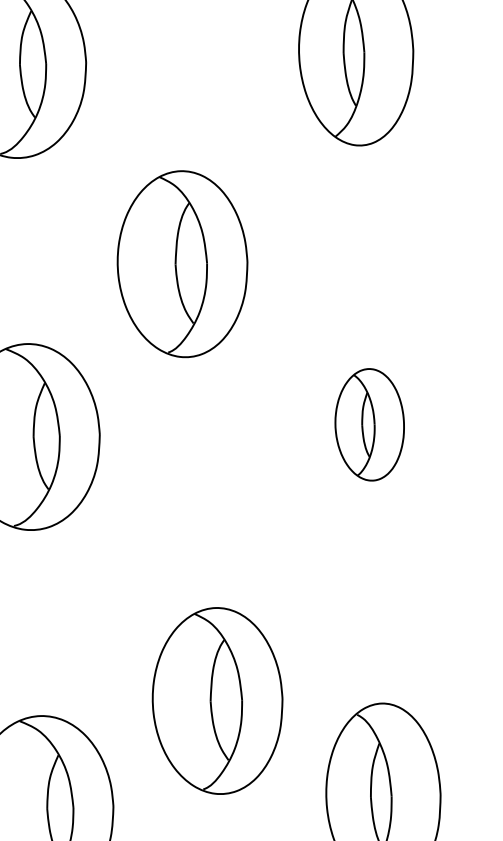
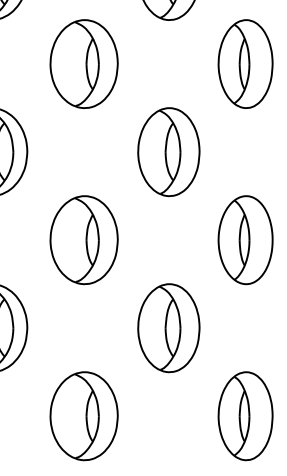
part: (181, 265) -> (168, 152), moved
part: (369, 425) -> (245, 240), size x1.67
part: (216, 701) -> (168, 328), moved

